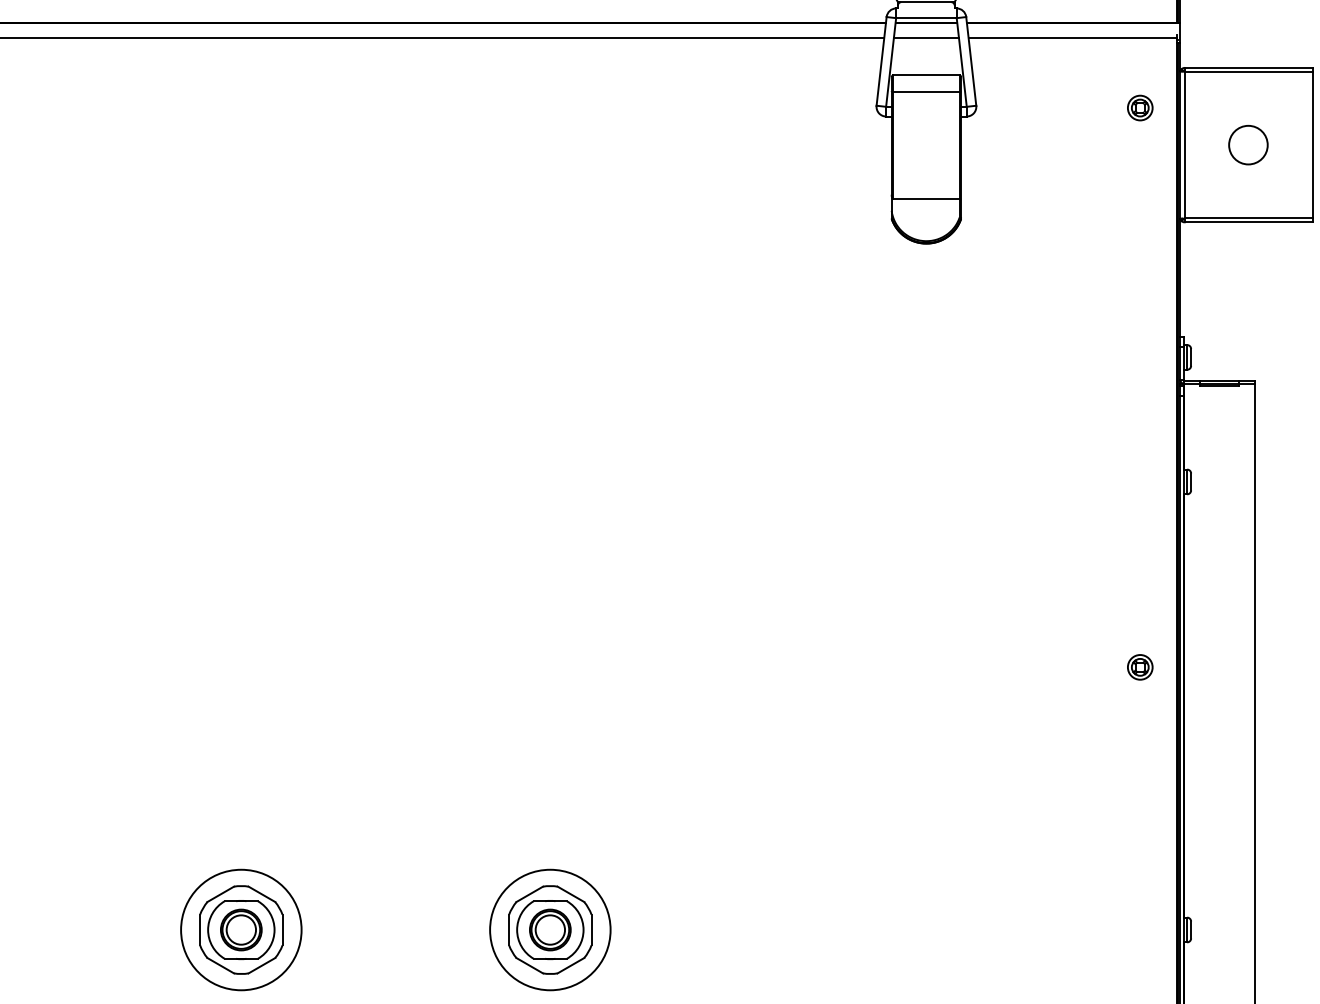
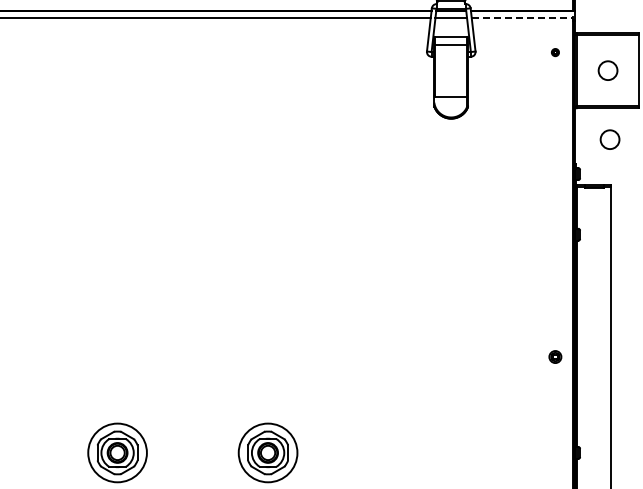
line: (1072, 37) -> (522, 18), solid -> dashed
part: (1140, 107) -> (555, 52), size x0.6
circle: (1251, 286) -> (609, 139), added
part: (1140, 666) -> (555, 356), moved

